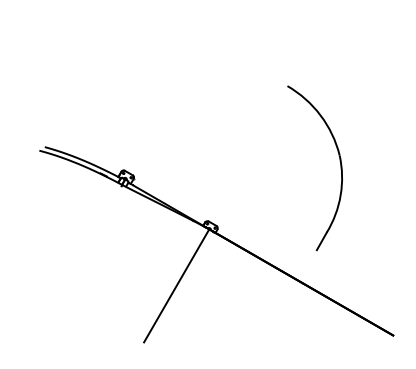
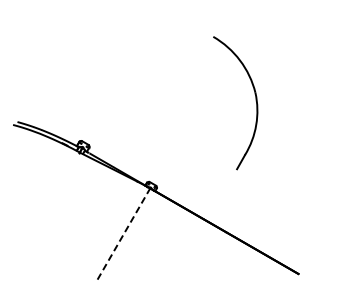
part: (339, 166) -> (255, 101), moved
line: (176, 286) -> (123, 234), solid -> dashed

